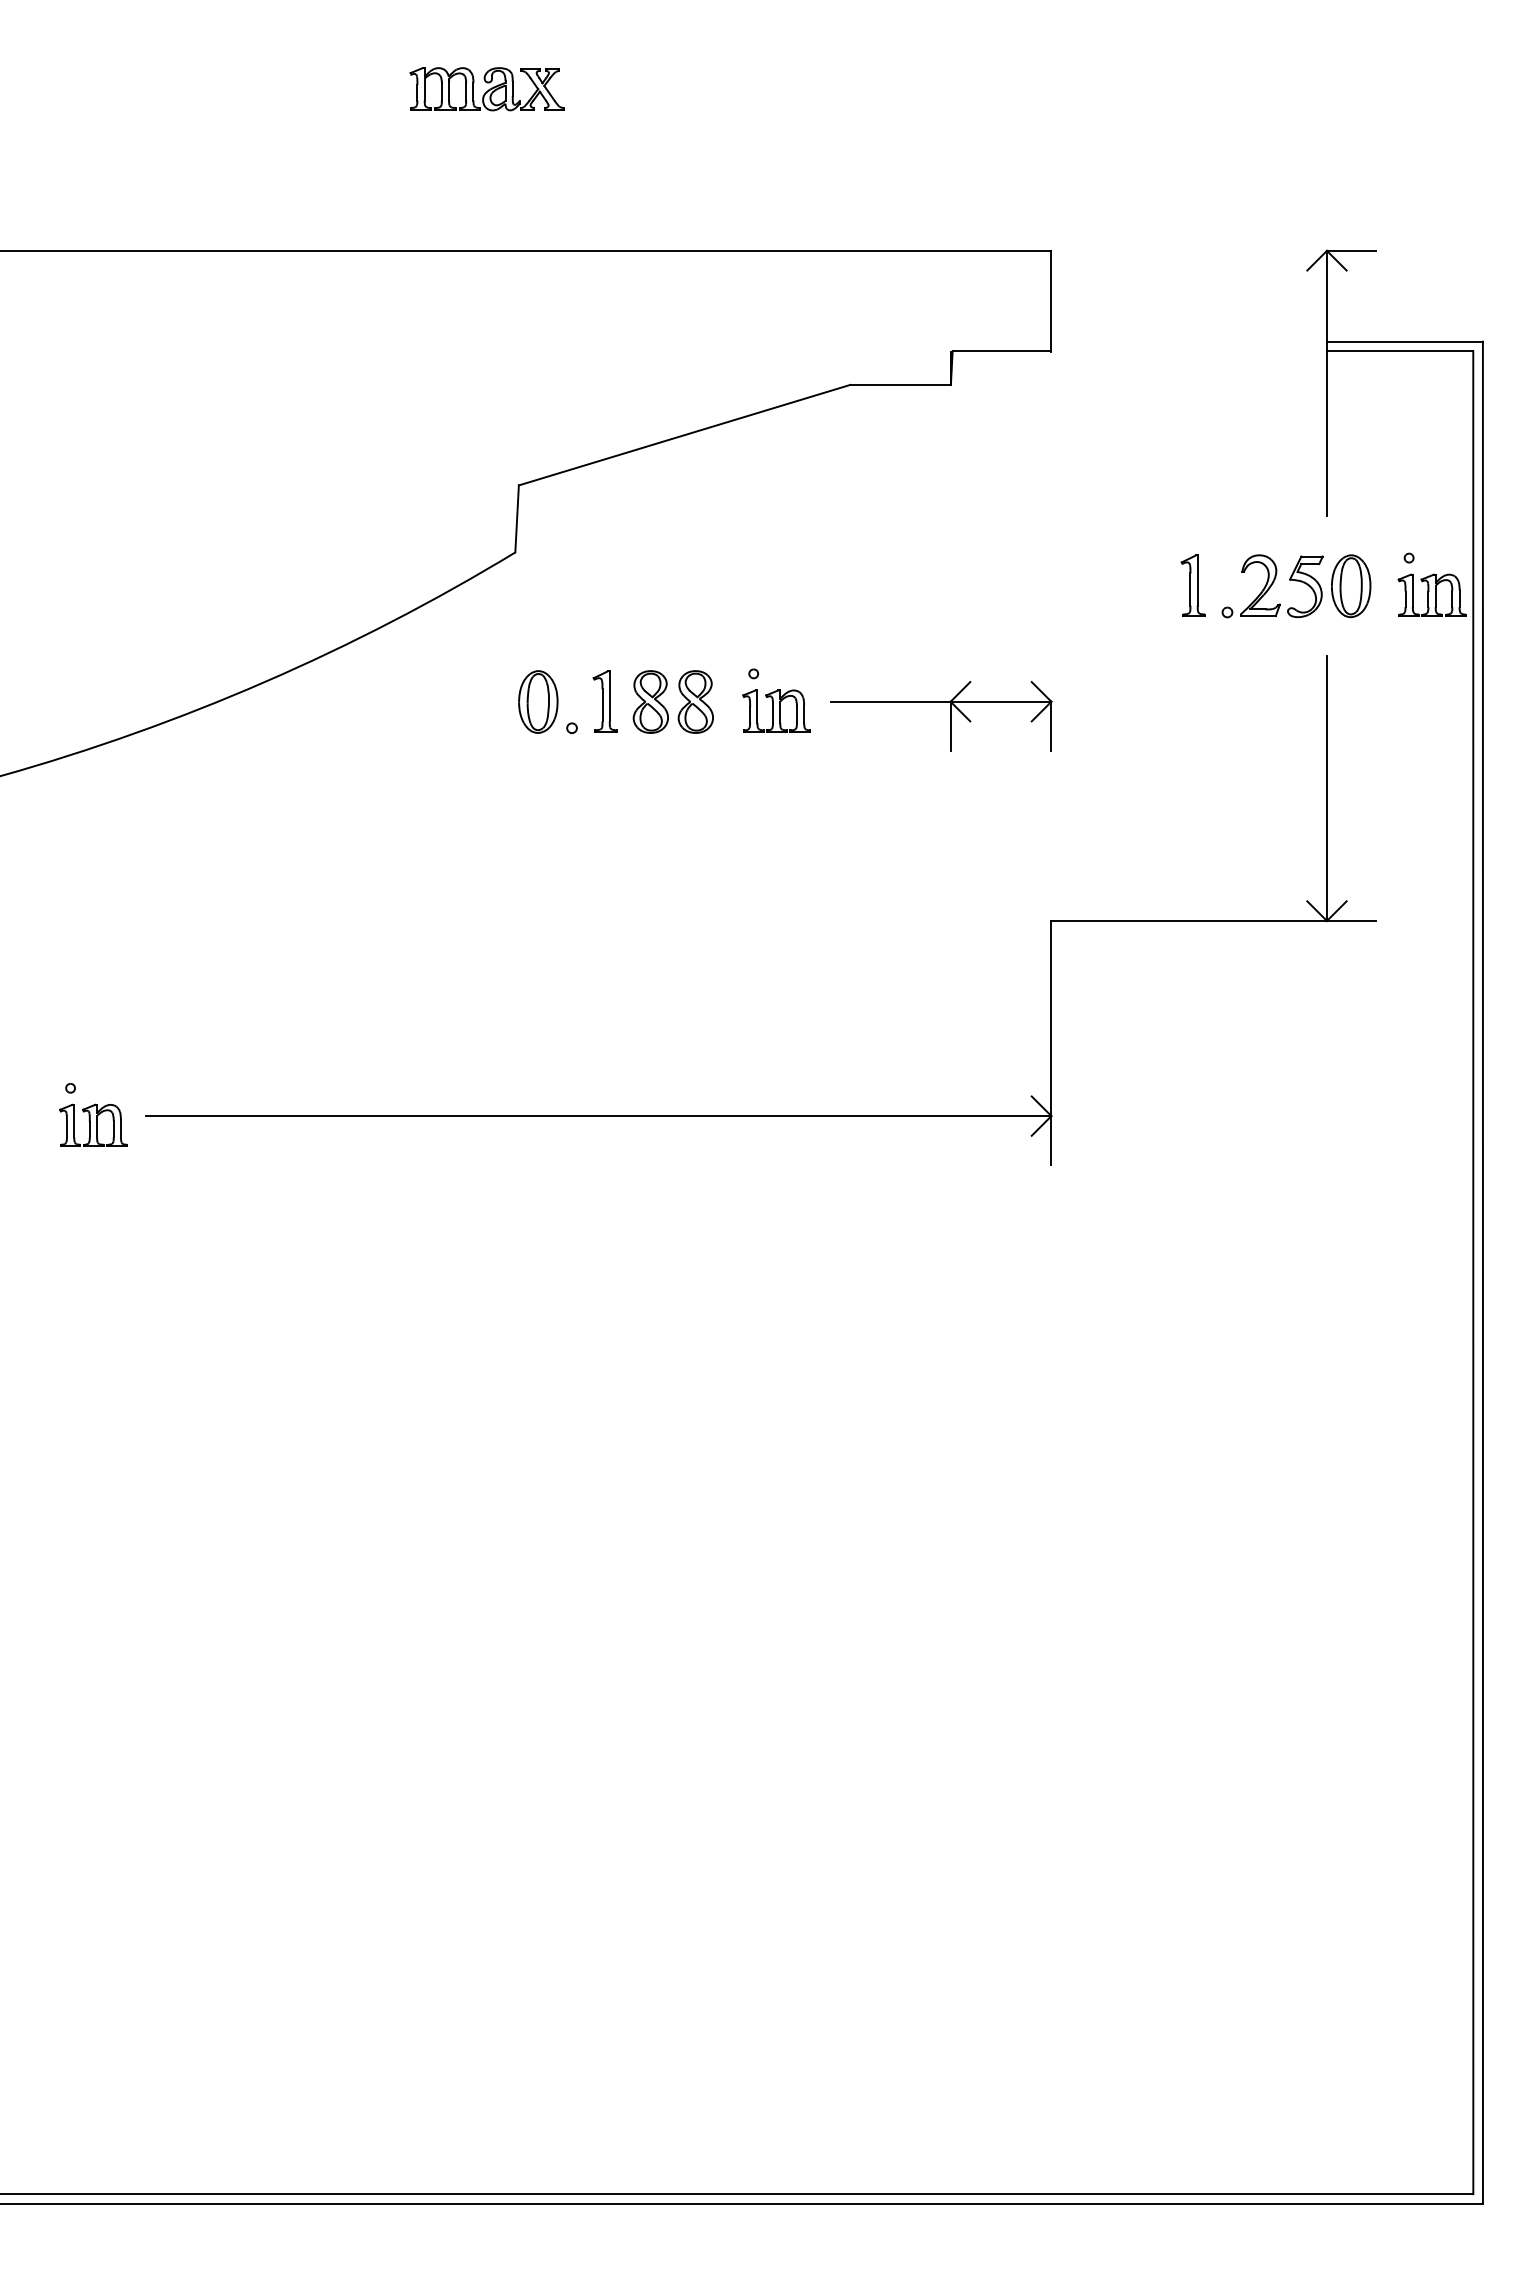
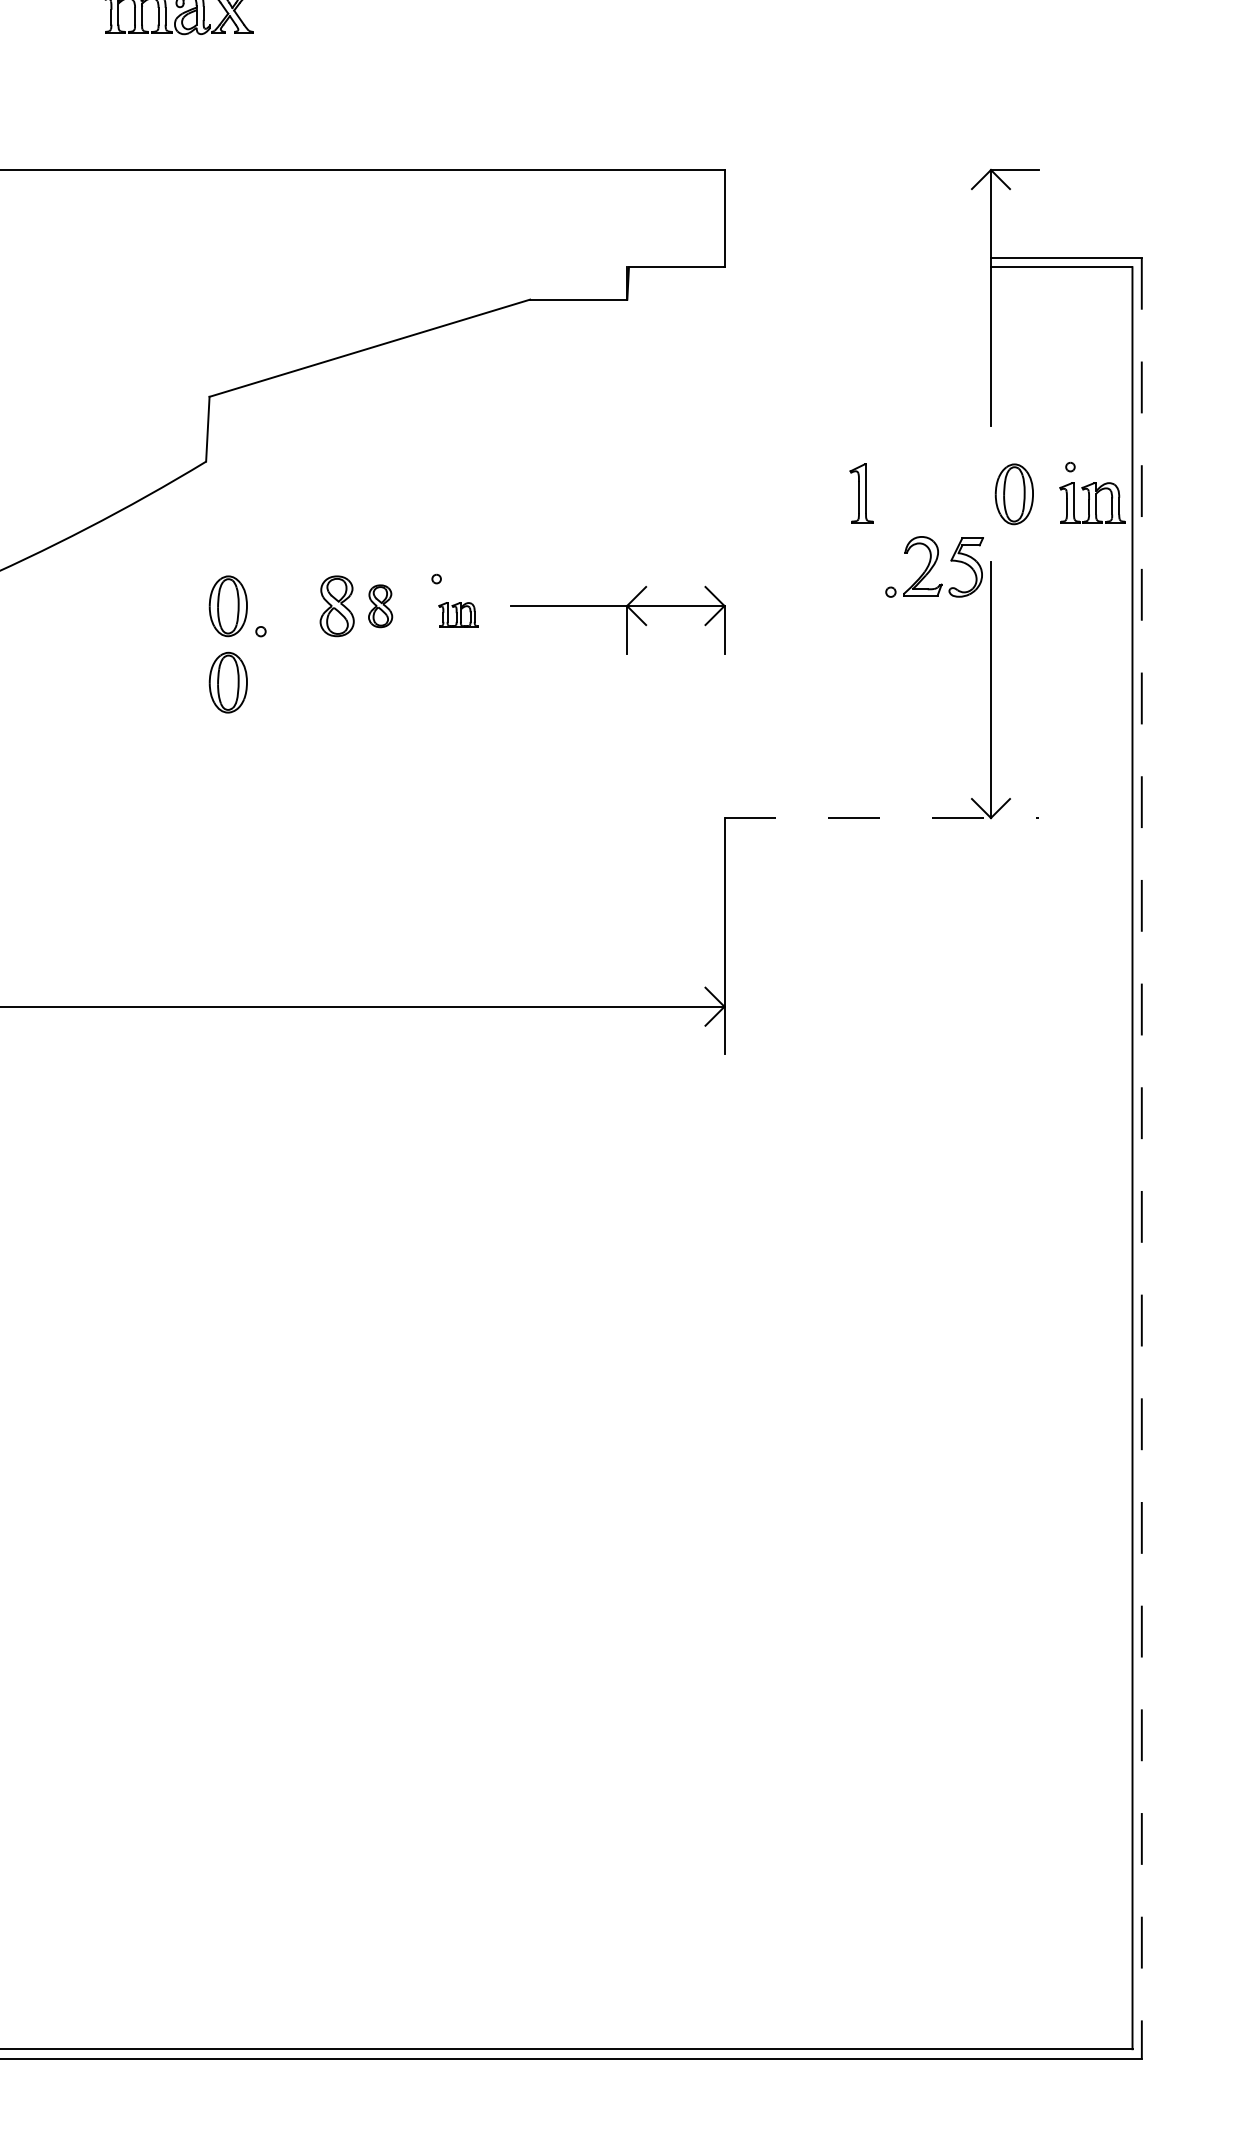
part: (1272, 586) -> (934, 567), moved
part: (604, 701) -> (292, 605), removed
part: (695, 701) -> (380, 605), size x0.7
part: (776, 710) -> (458, 614), size x0.6
part: (538, 780) -> (228, 682), added
line: (1214, 920) -> (882, 817), solid -> dashed
line: (1482, 1273) -> (1141, 1158), solid -> dashed

